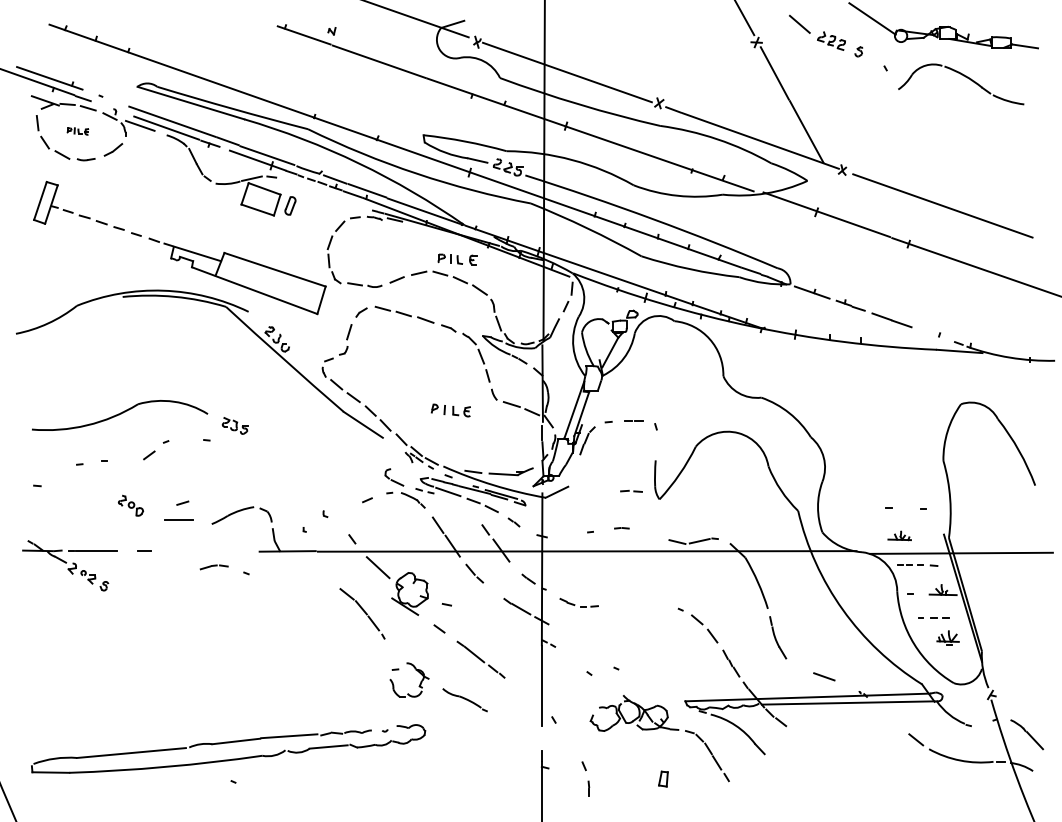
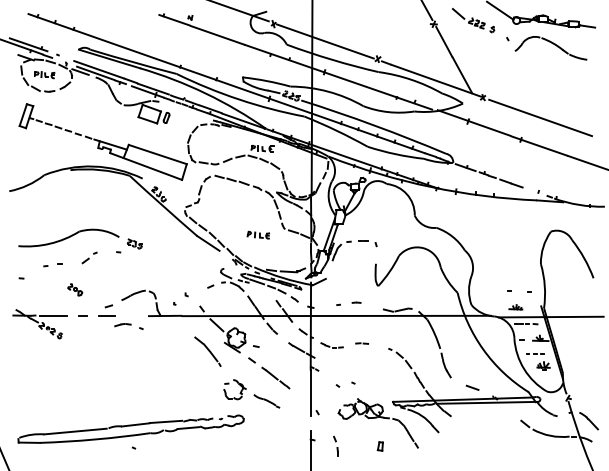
part: (77, 131) -> (44, 75), size x1.67
line: (630, 491) -> (361, 343), moved
part: (178, 510) -> (106, 310), moved

